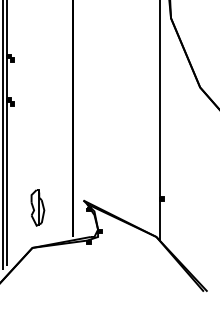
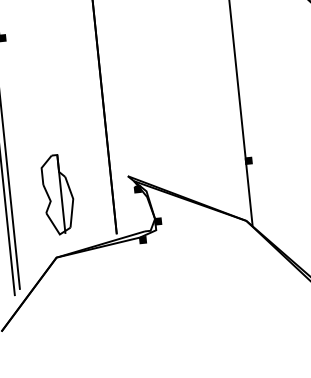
part: (37, 207) -> (57, 194), size x1.43

